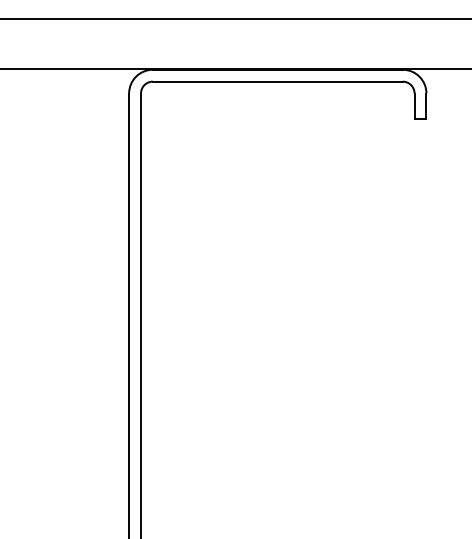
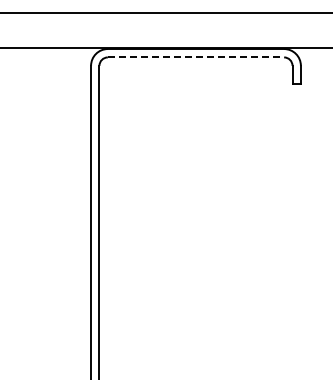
line: (278, 81) -> (196, 57), solid -> dashed

